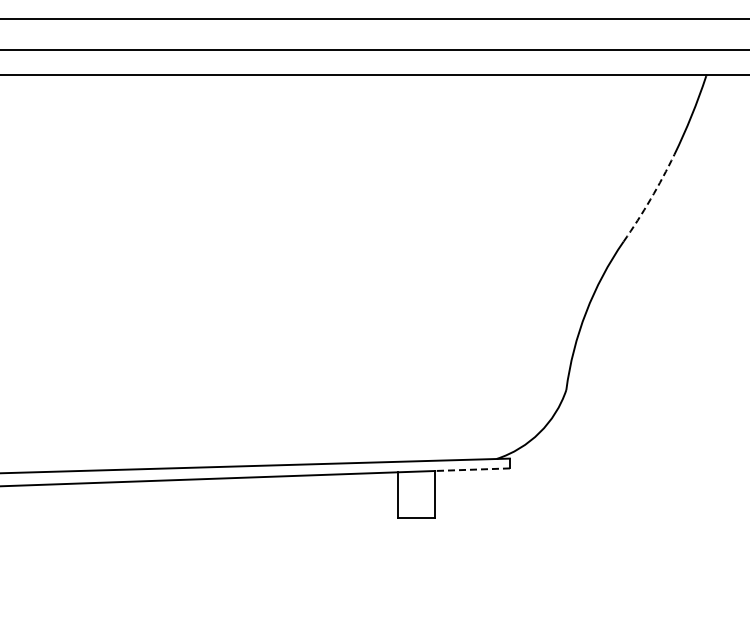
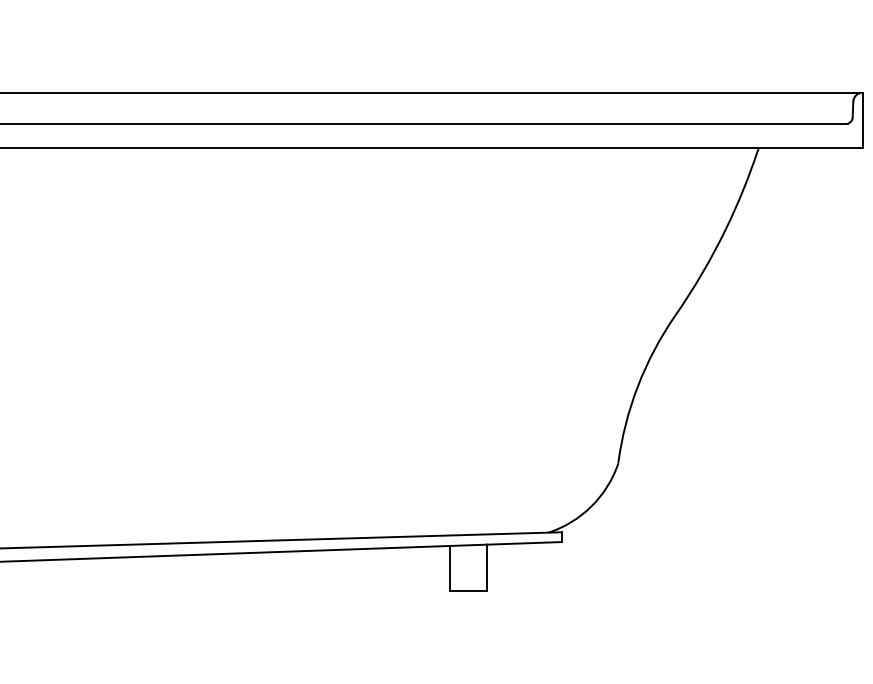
arc: (650, 198) -> (702, 272), dashed -> solid
line: (471, 469) -> (523, 543), dashed -> solid

